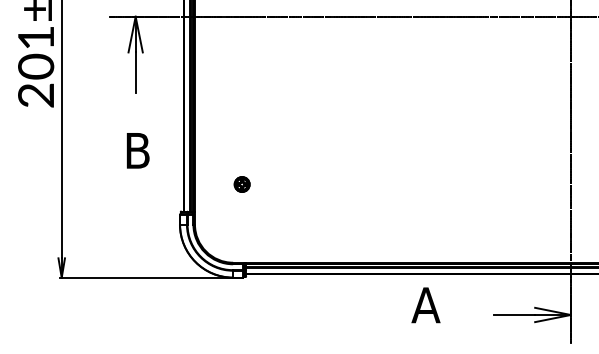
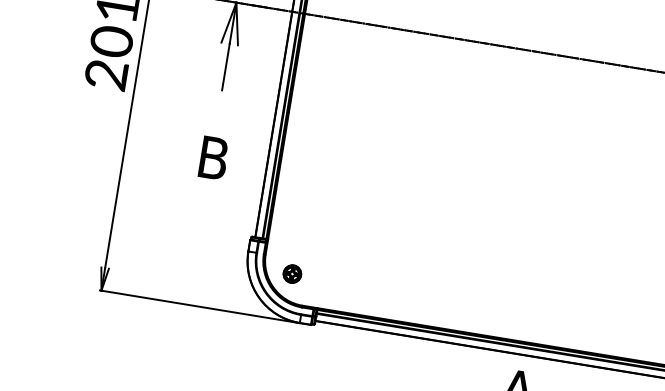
part: (241, 184) -> (291, 273), moved

